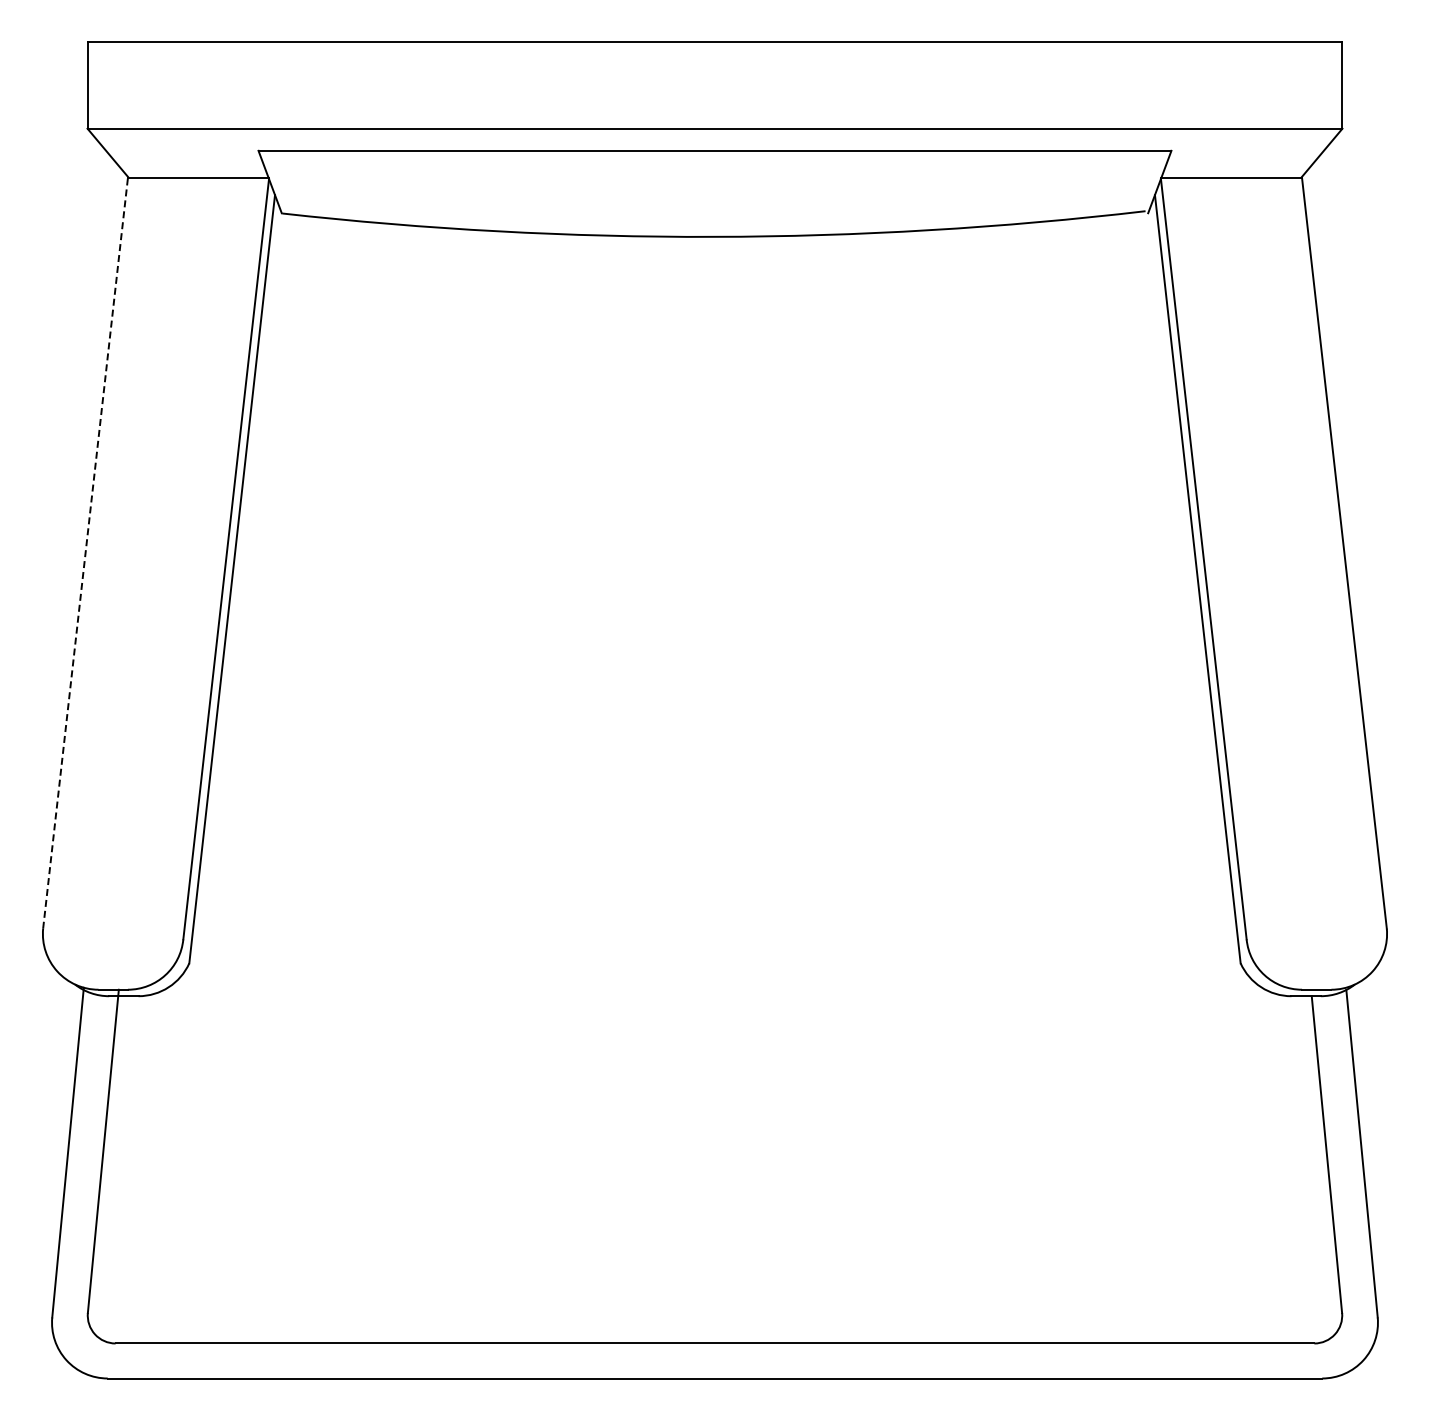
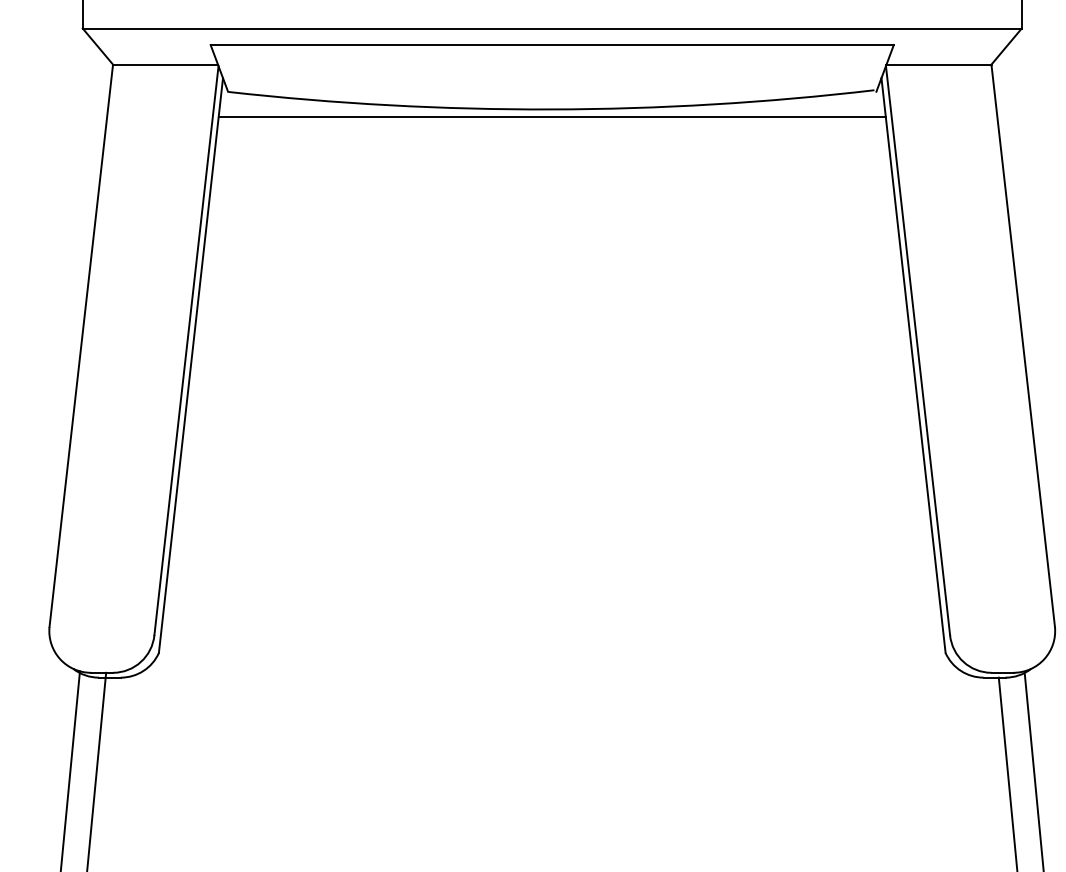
line: (714, 247) -> (551, 117), added
line: (85, 553) -> (81, 346), dashed -> solid

